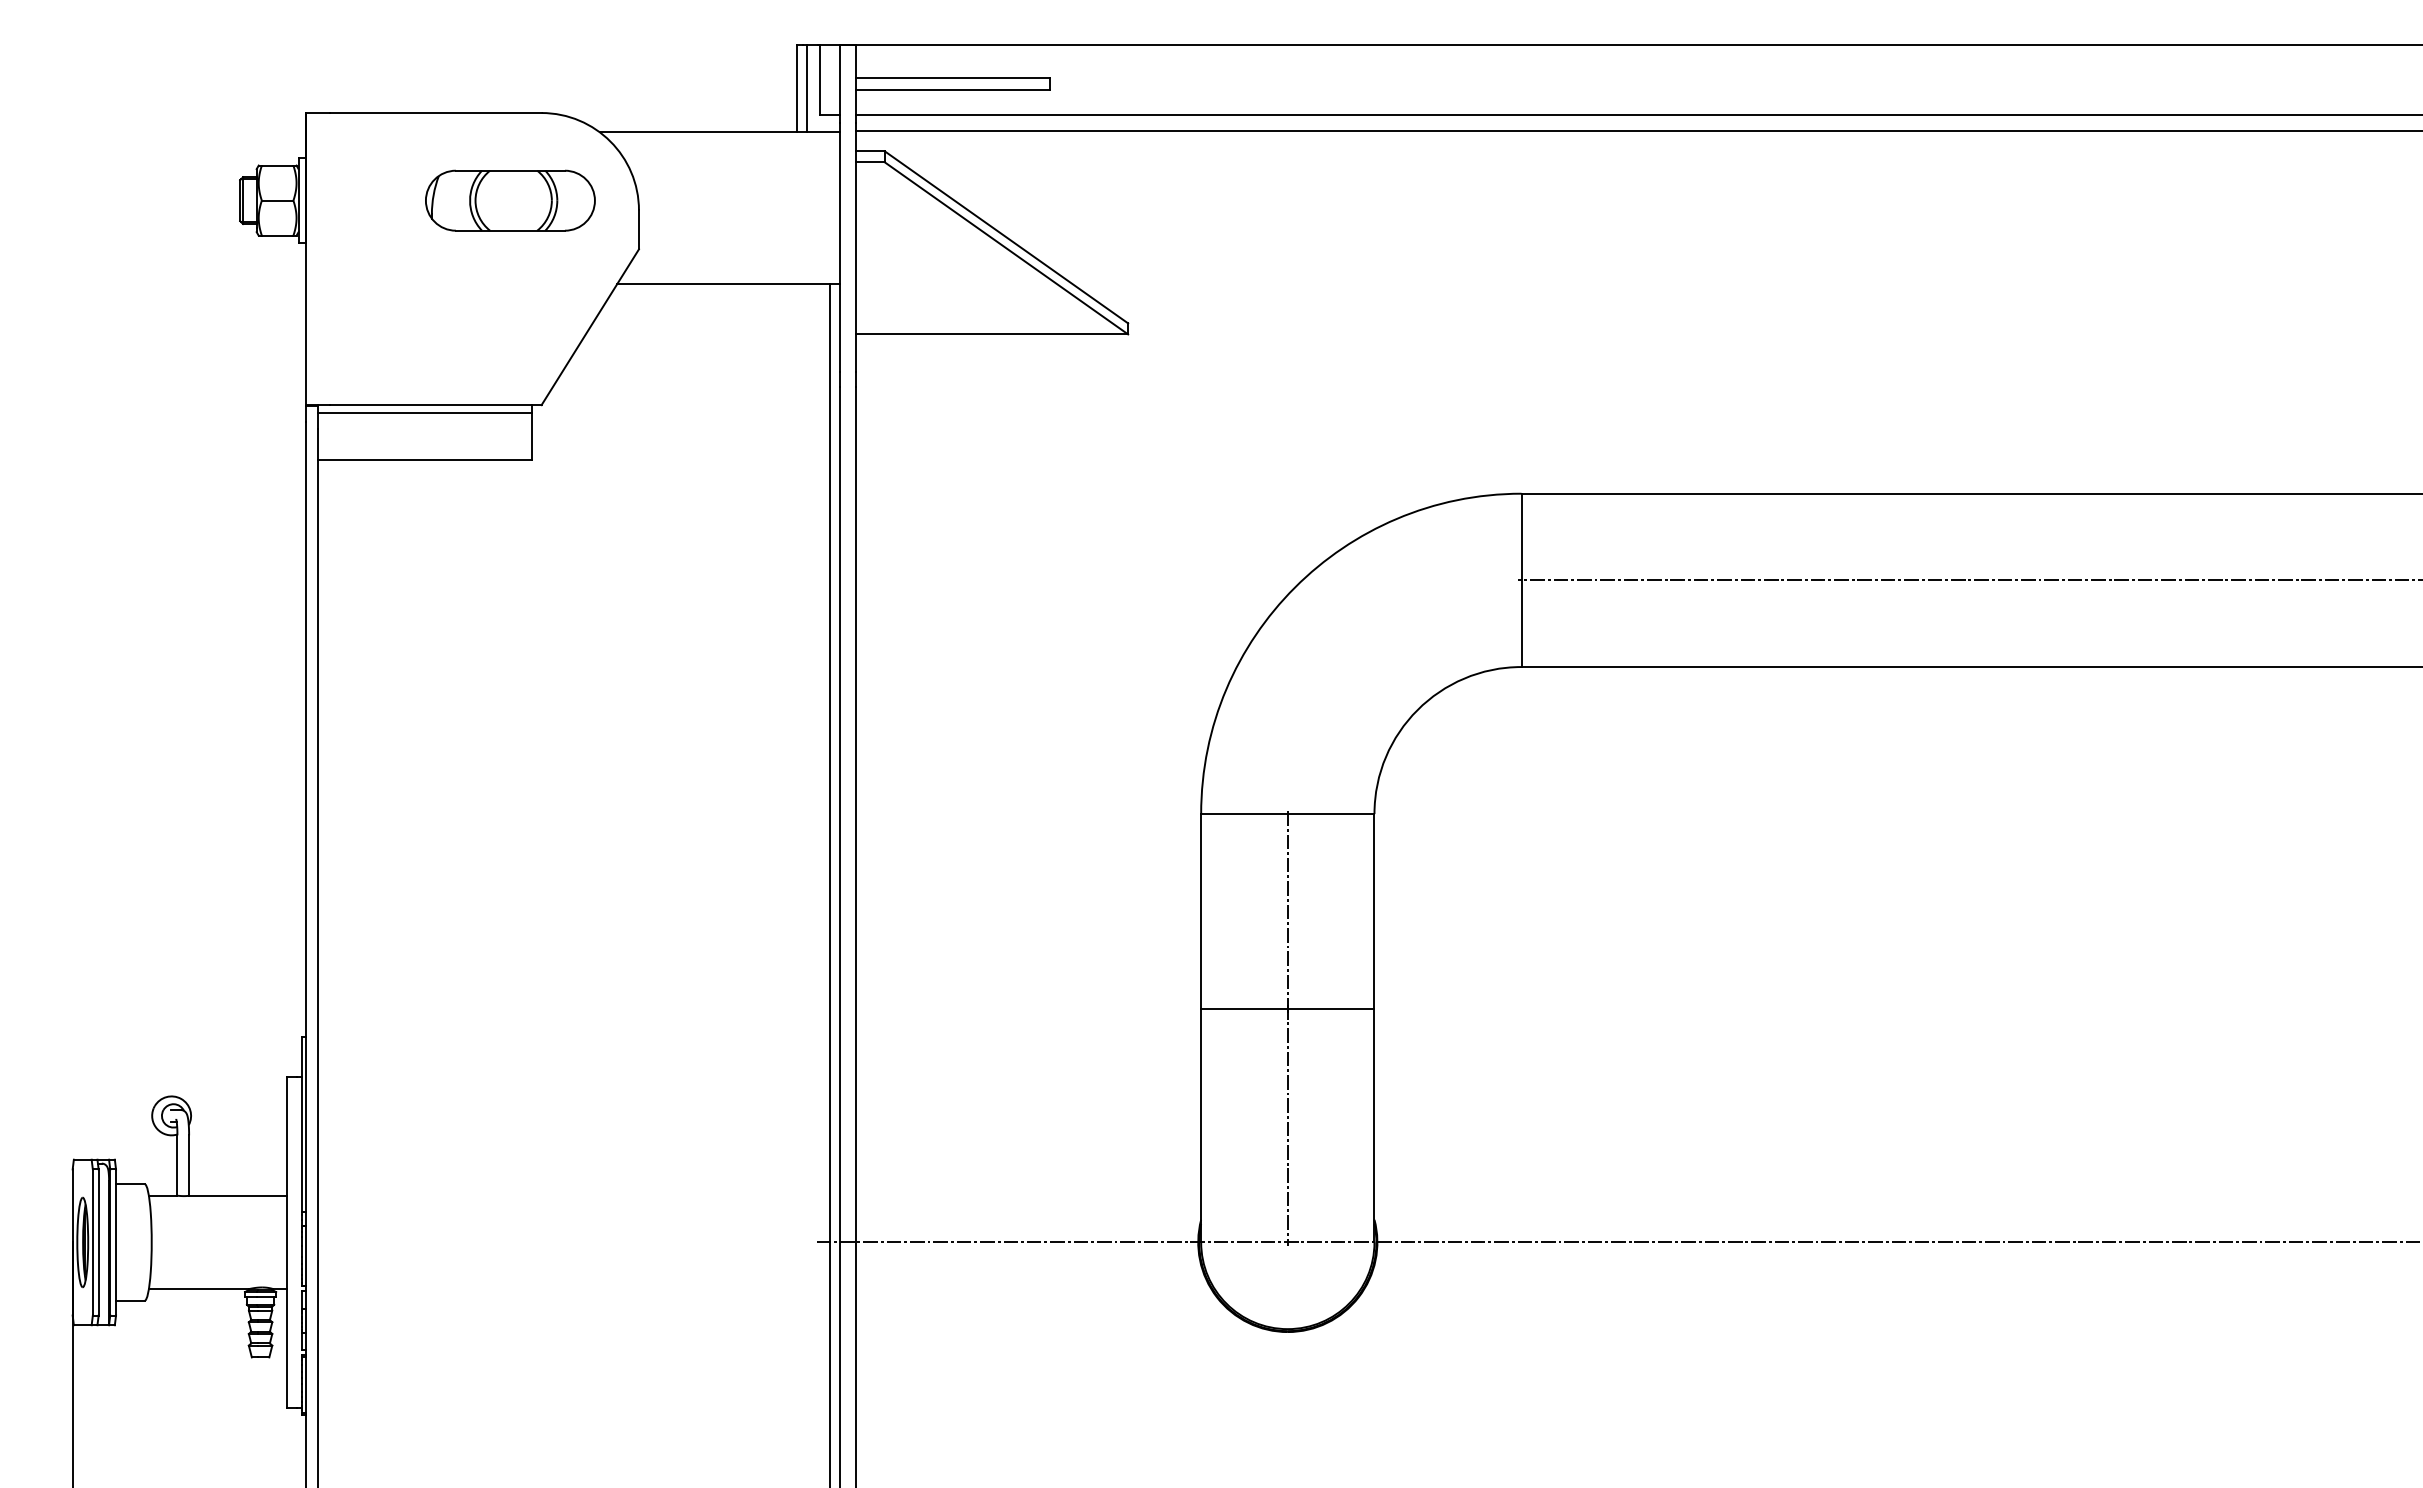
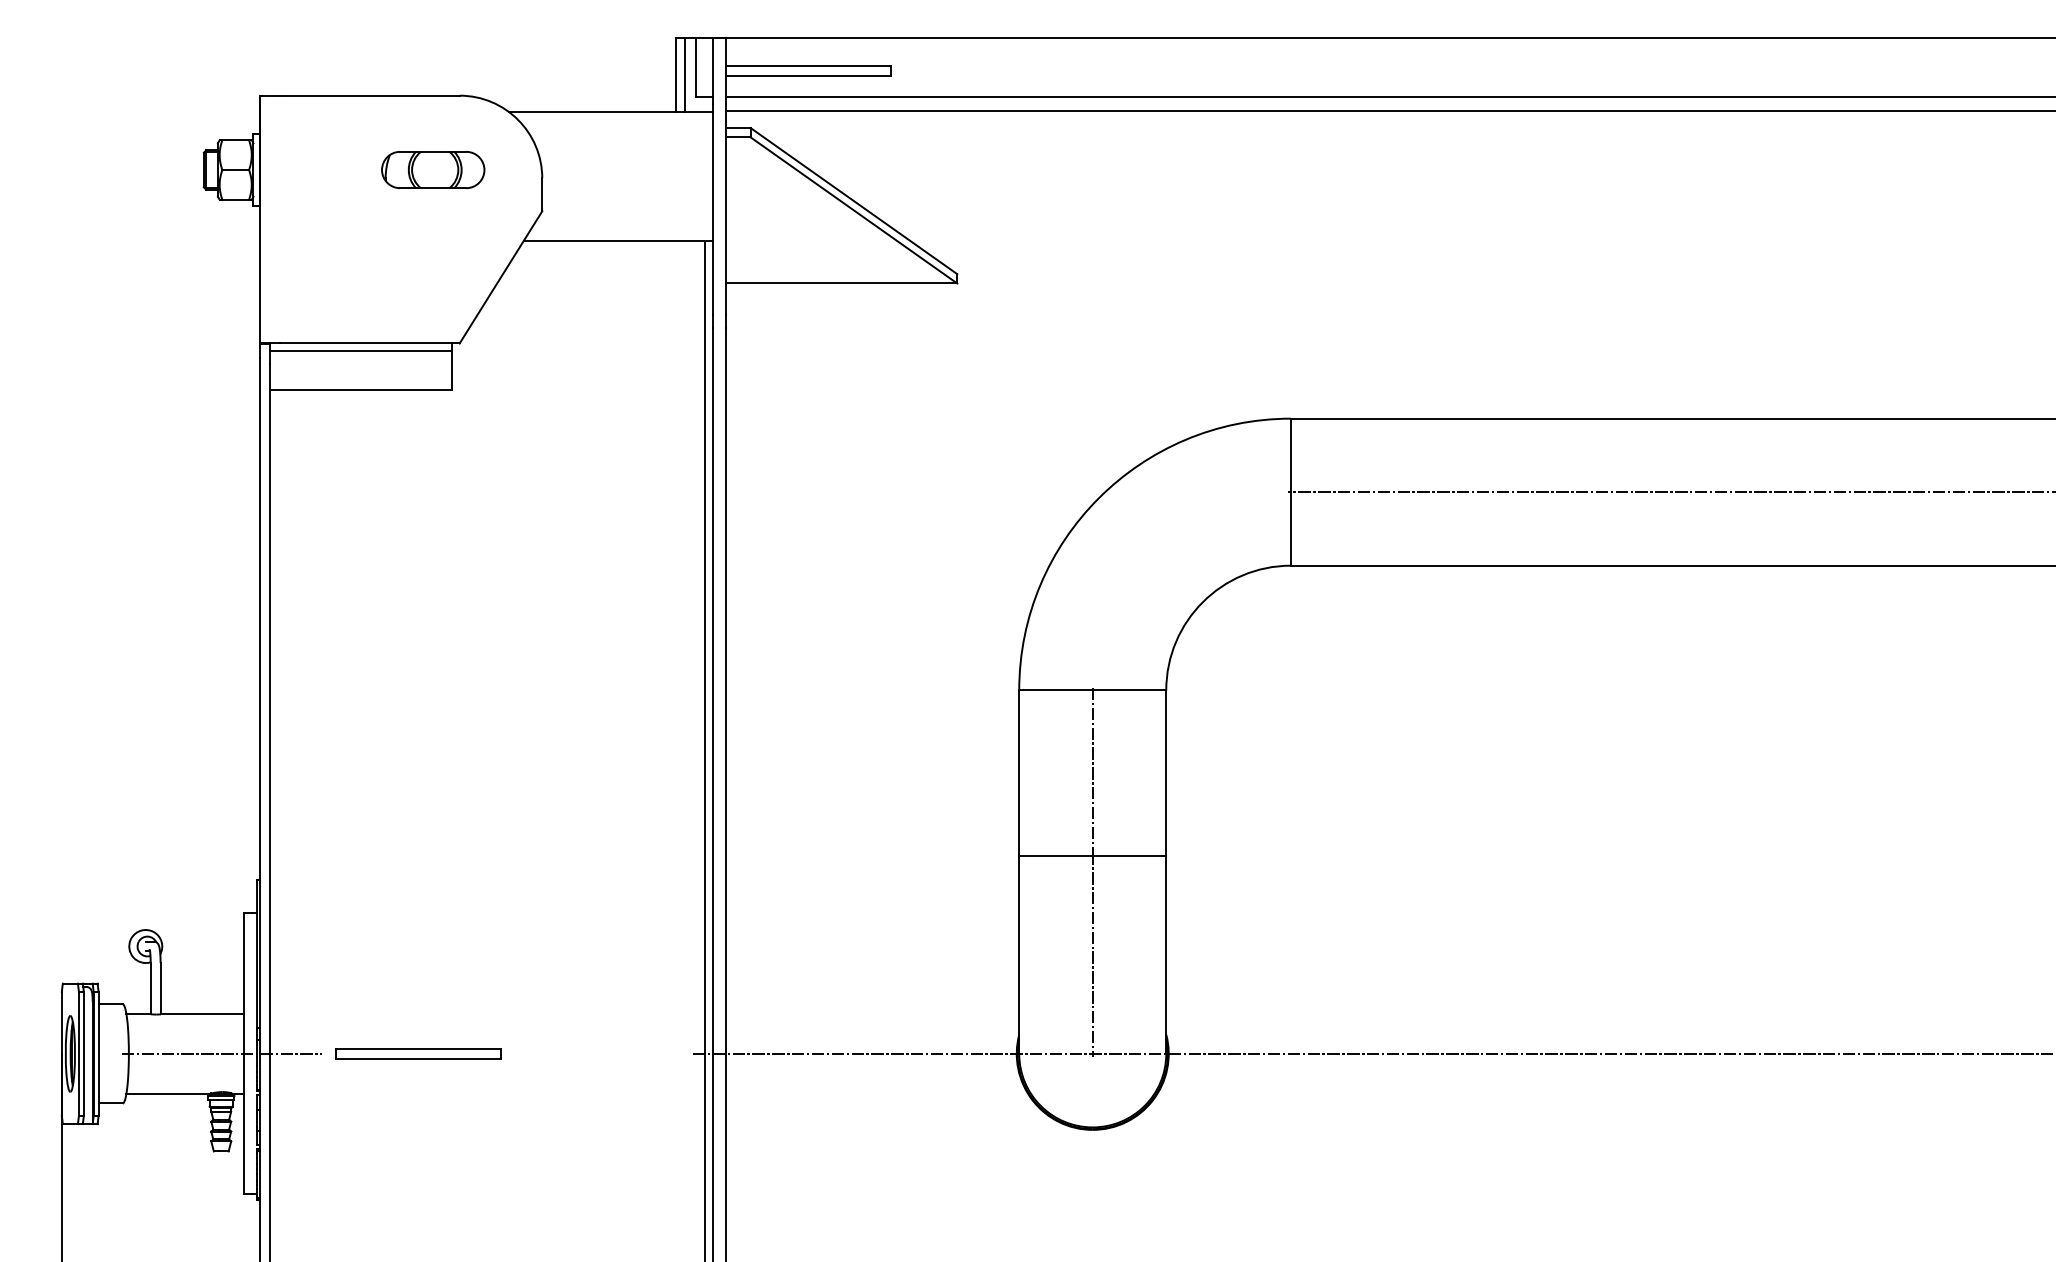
part: (510, 200) -> (433, 169), size x0.71
line: (261, 1242) -> (222, 1053), added
part: (493, 1242) -> (418, 1053), added

